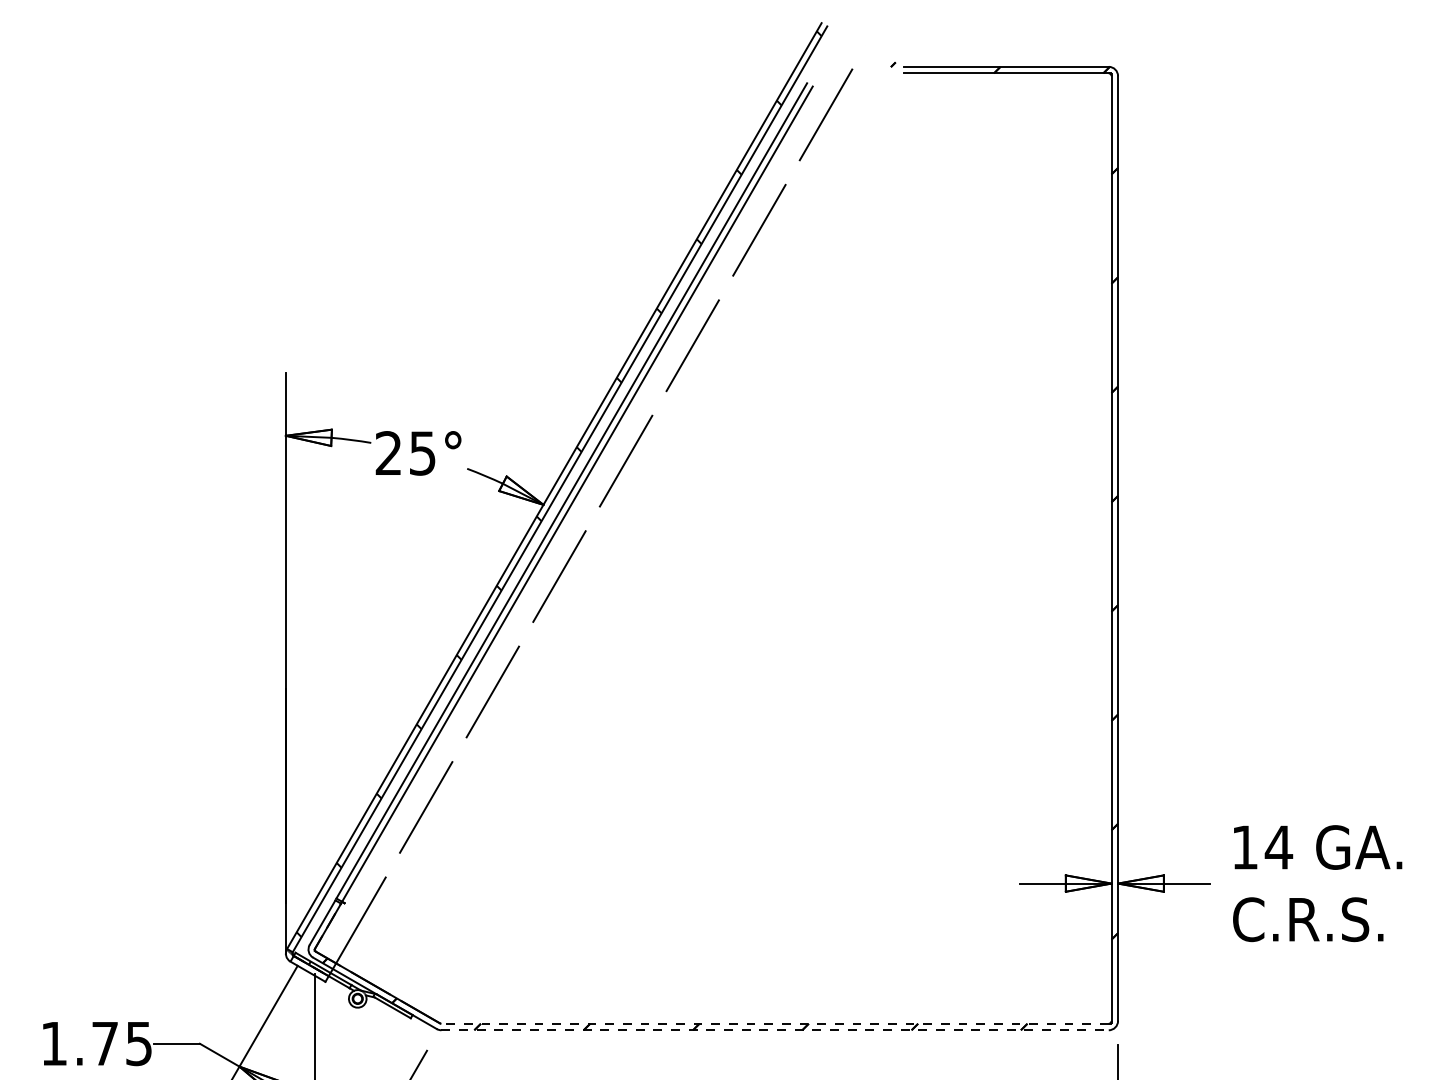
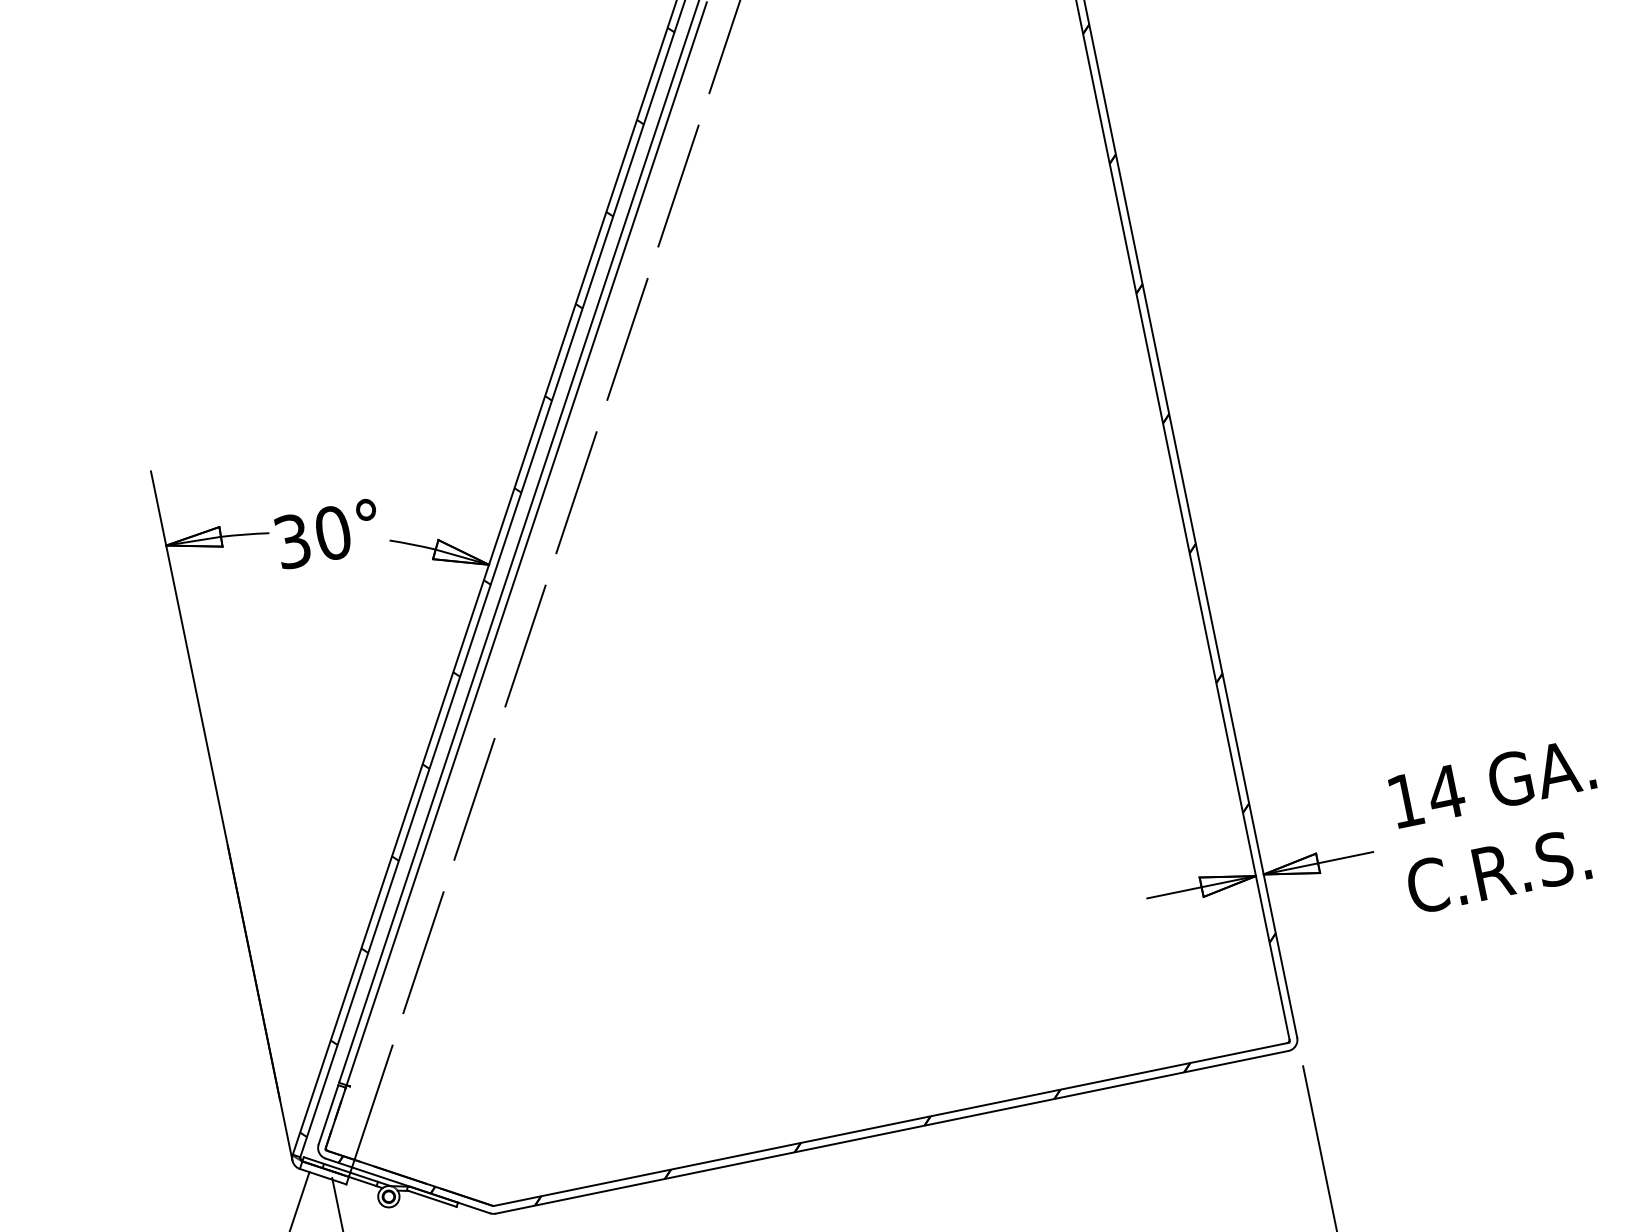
text: (405, 453) -> (312, 537), 25° -> 30°
line: (775, 1023) -> (890, 1124), dashed -> solid
line: (775, 1030) -> (892, 1132), dashed -> solid

